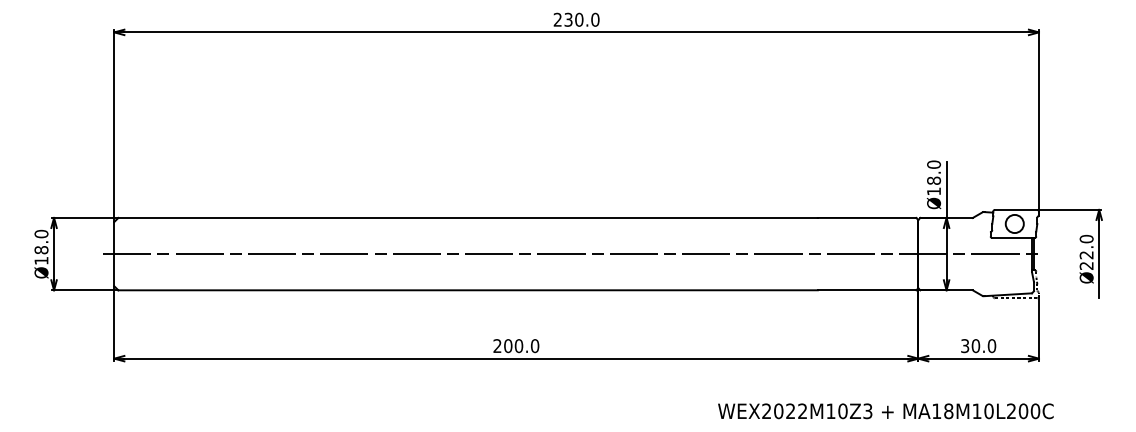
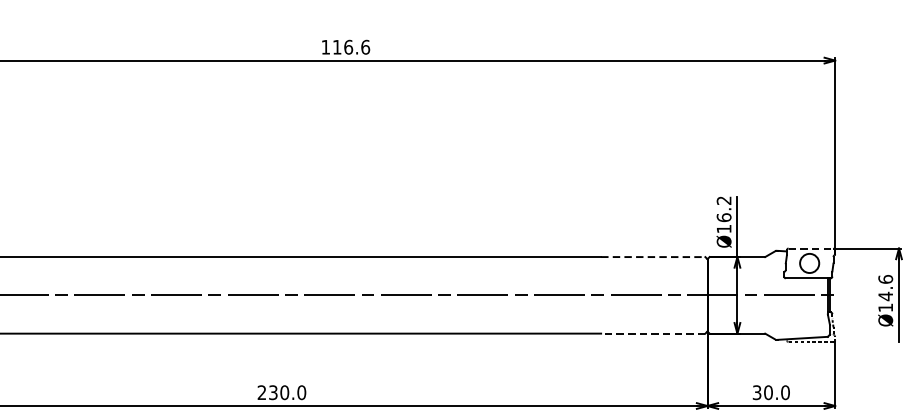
text: (576, 19) -> (345, 46), 230.0 -> 116.6
text: (934, 172) -> (724, 208), Ø18.0 -> Ø16.2
line: (1016, 209) -> (811, 248), solid -> dashed
line: (867, 217) -> (653, 256), solid -> dashed
text: (1086, 251) -> (885, 292), Ø22.0 -> Ø14.6
line: (866, 290) -> (652, 333), solid -> dashed
text: (508, 346) -> (273, 393), 200.0 -> 230.0

